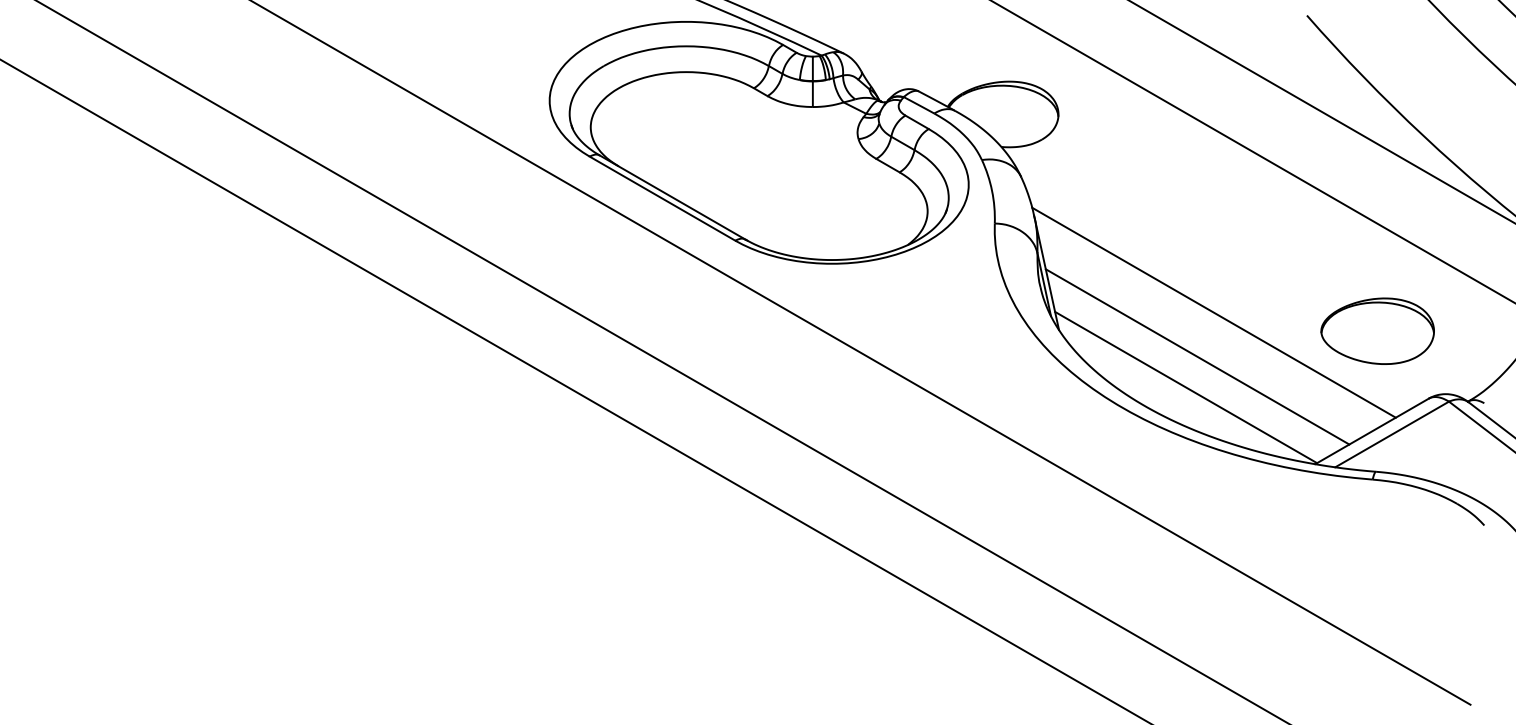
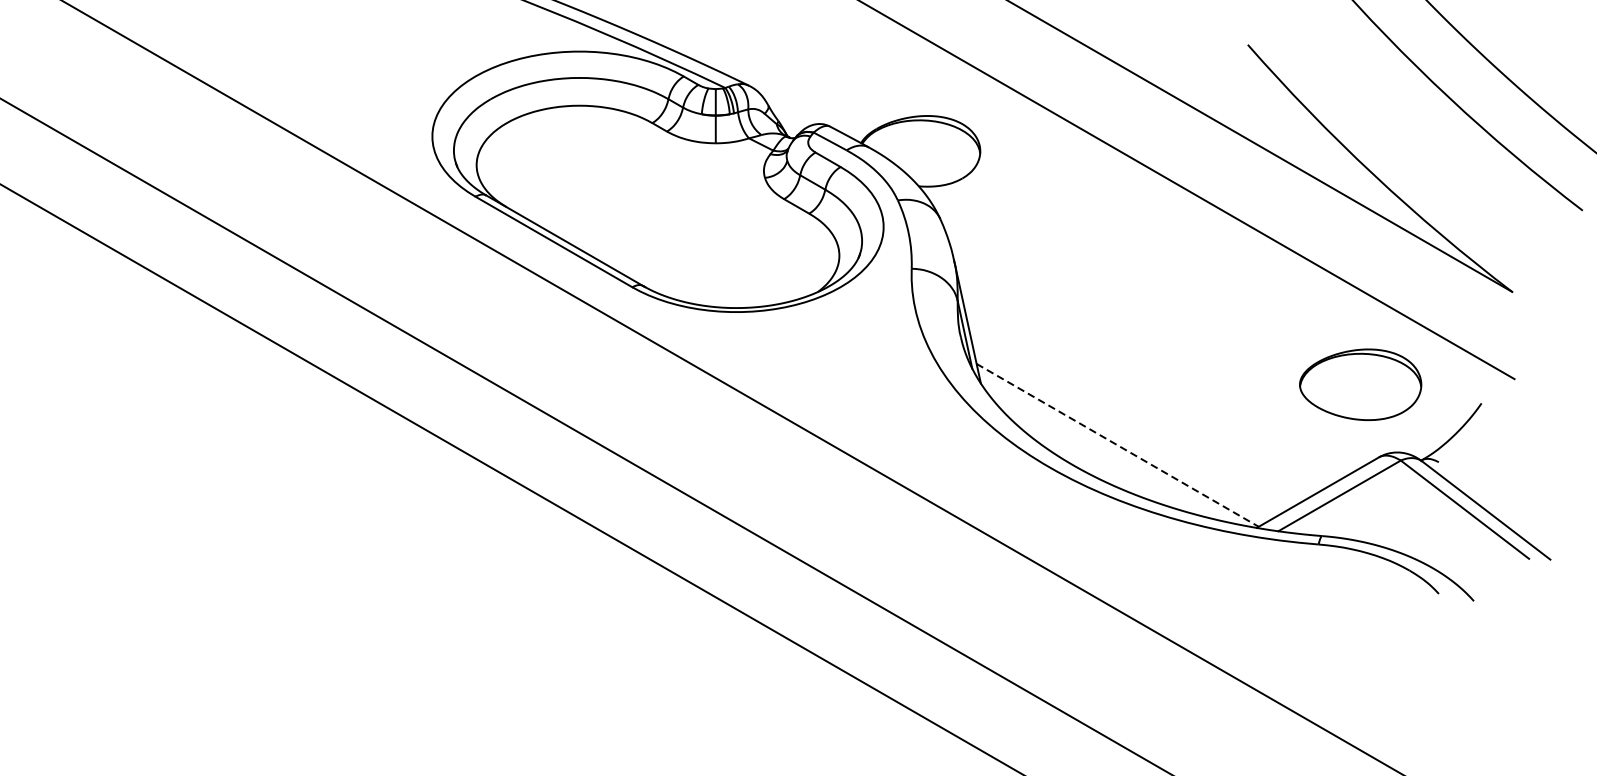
line: (1213, 312) -> (1147, 364), removed
part: (1377, 330) -> (1360, 383), moved
line: (1197, 356) -> (1129, 411), removed
line: (1186, 387) -> (1118, 445), solid -> dashed

